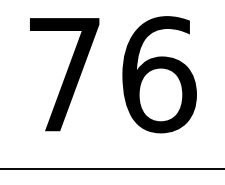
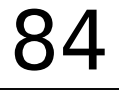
text: (112, 74) -> (59, 39), 76 -> 84

